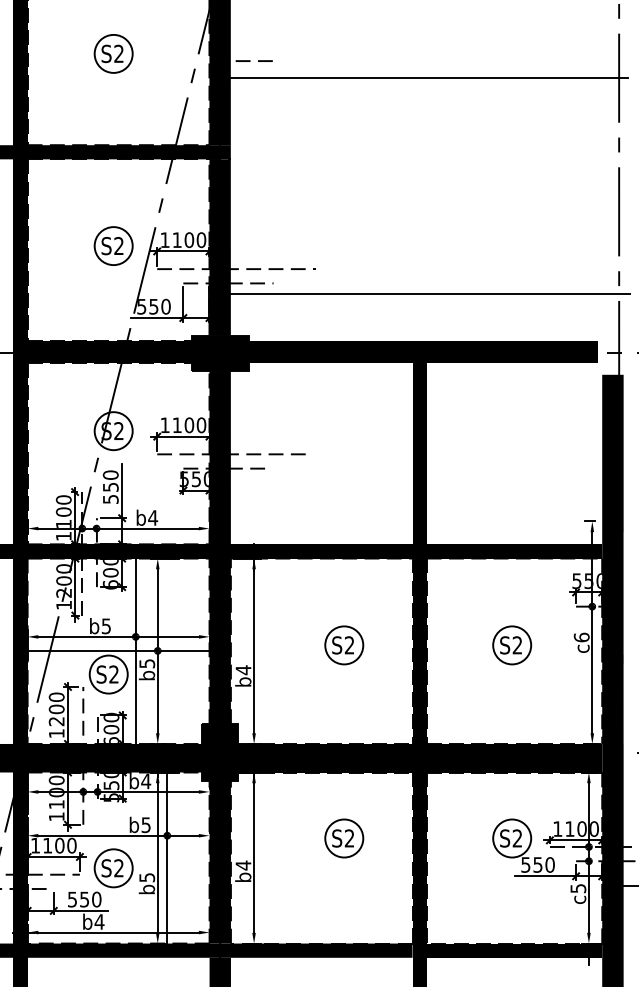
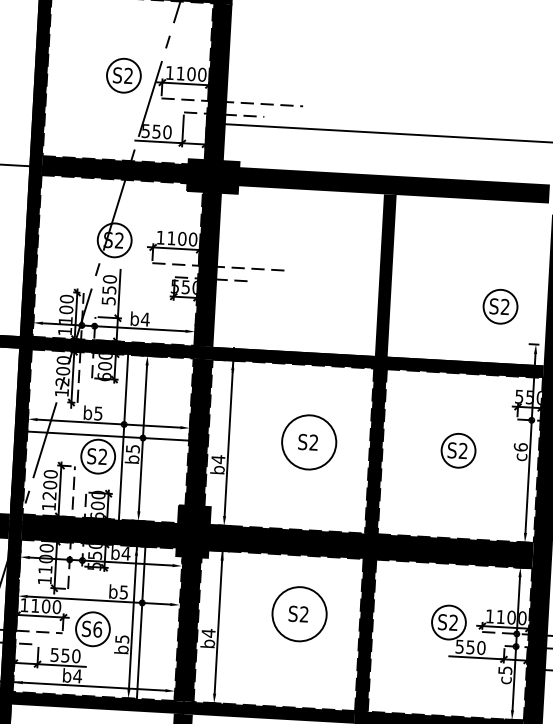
part: (550, 481) -> (500, 306), added
circle: (344, 645) -> (309, 442), size x1.6
circle: (344, 838) -> (299, 614), size x1.6
text: (119, 868) -> (98, 629), S2 -> S6

